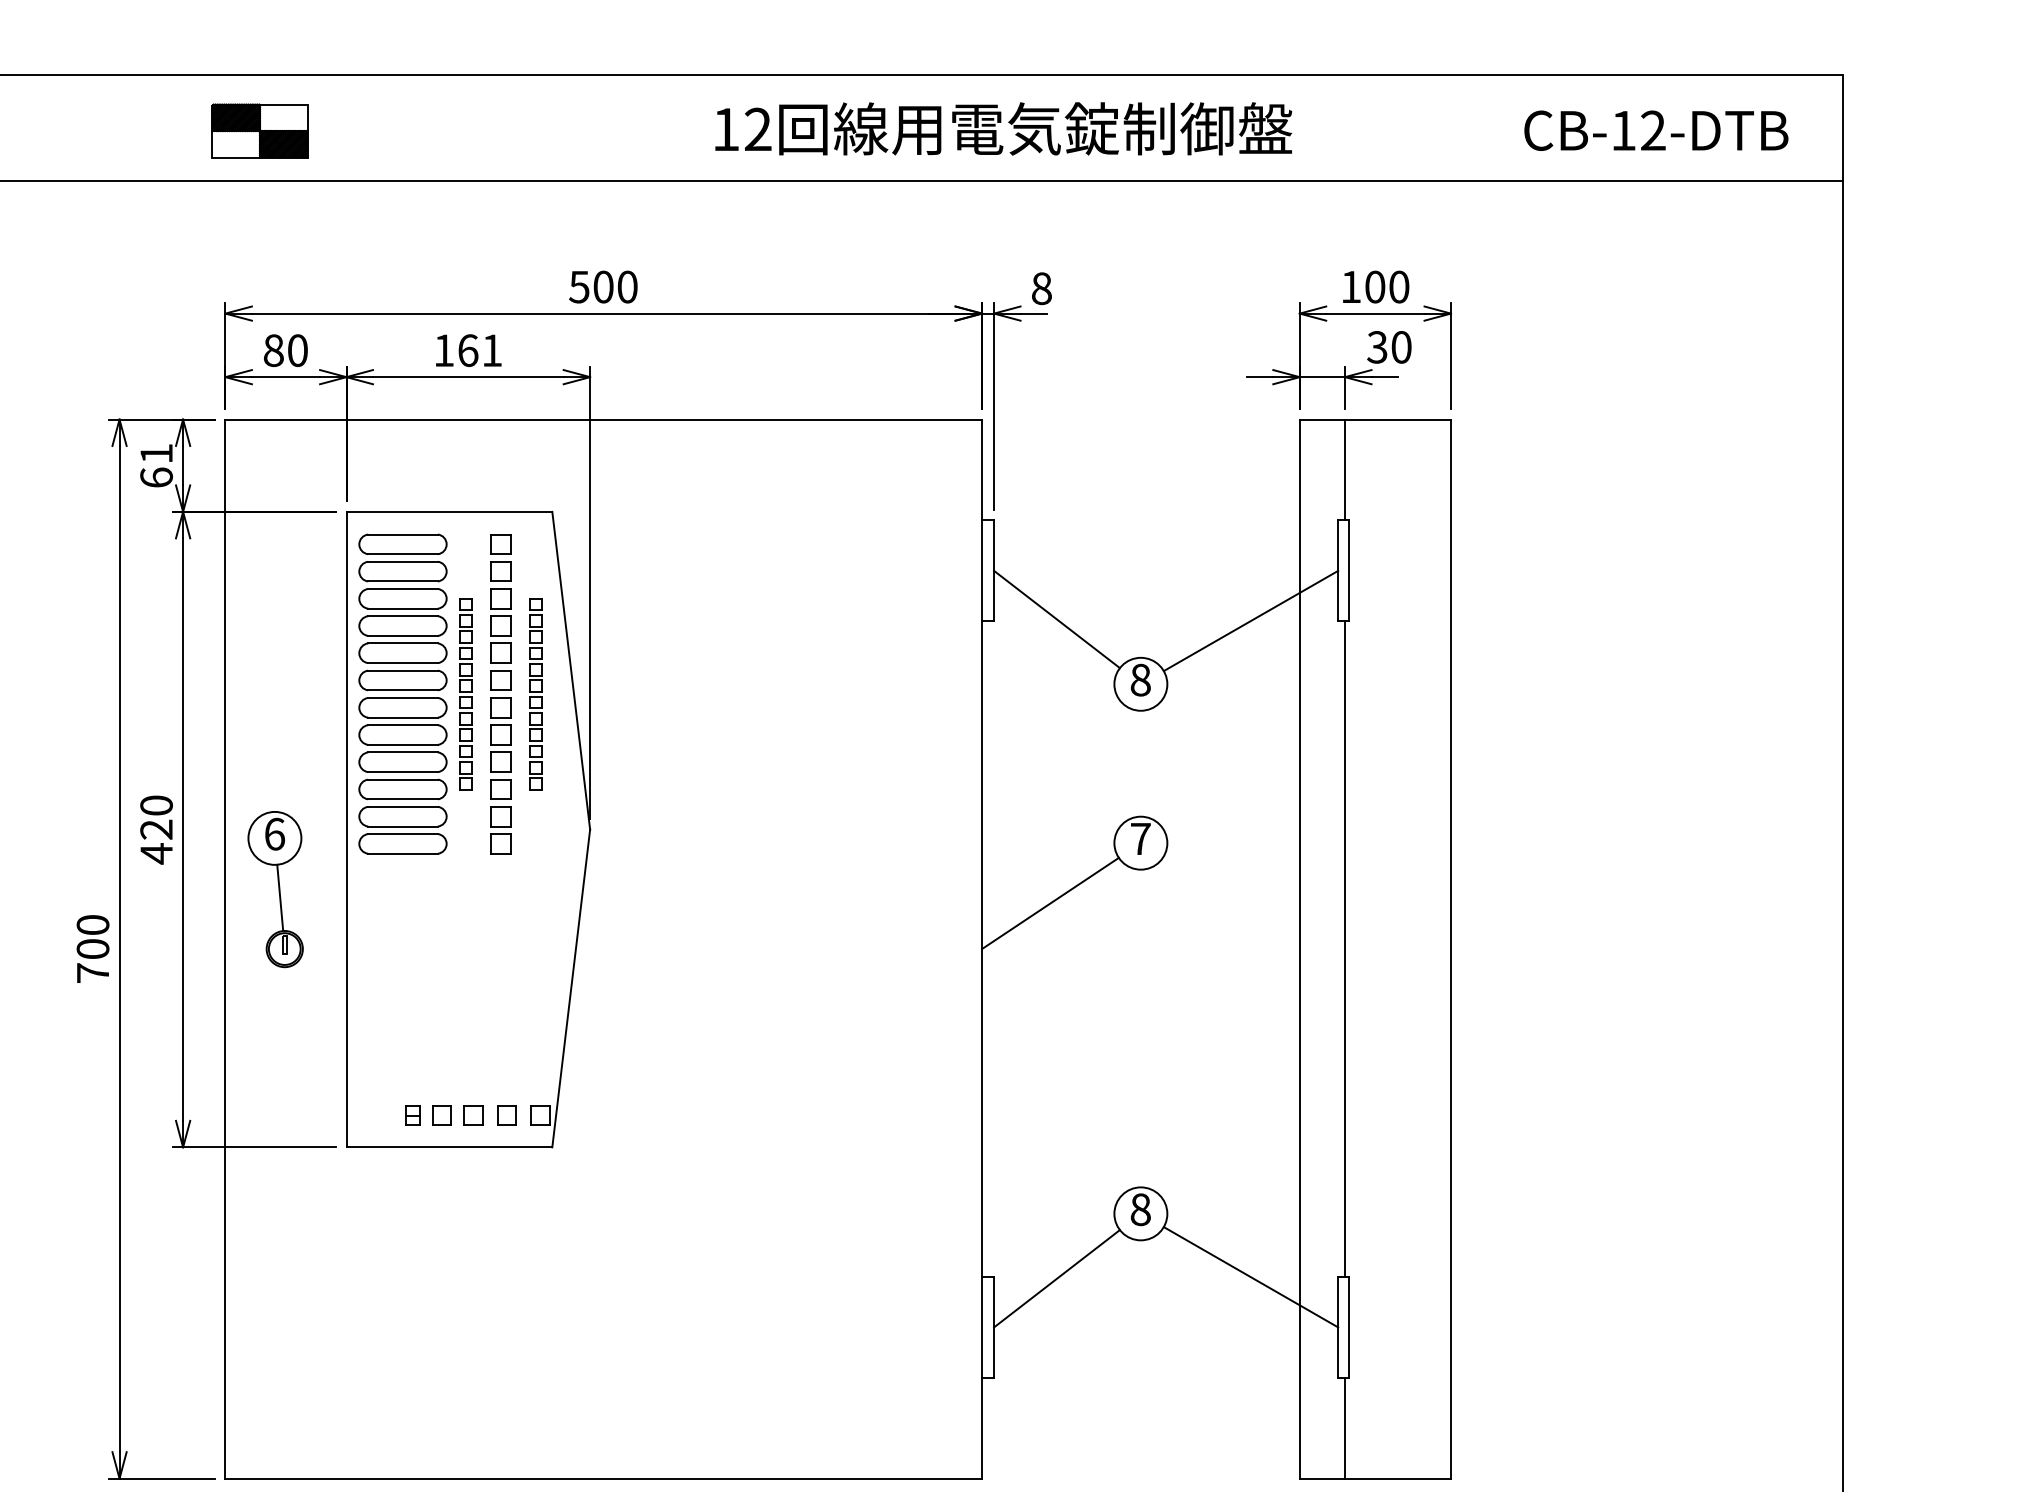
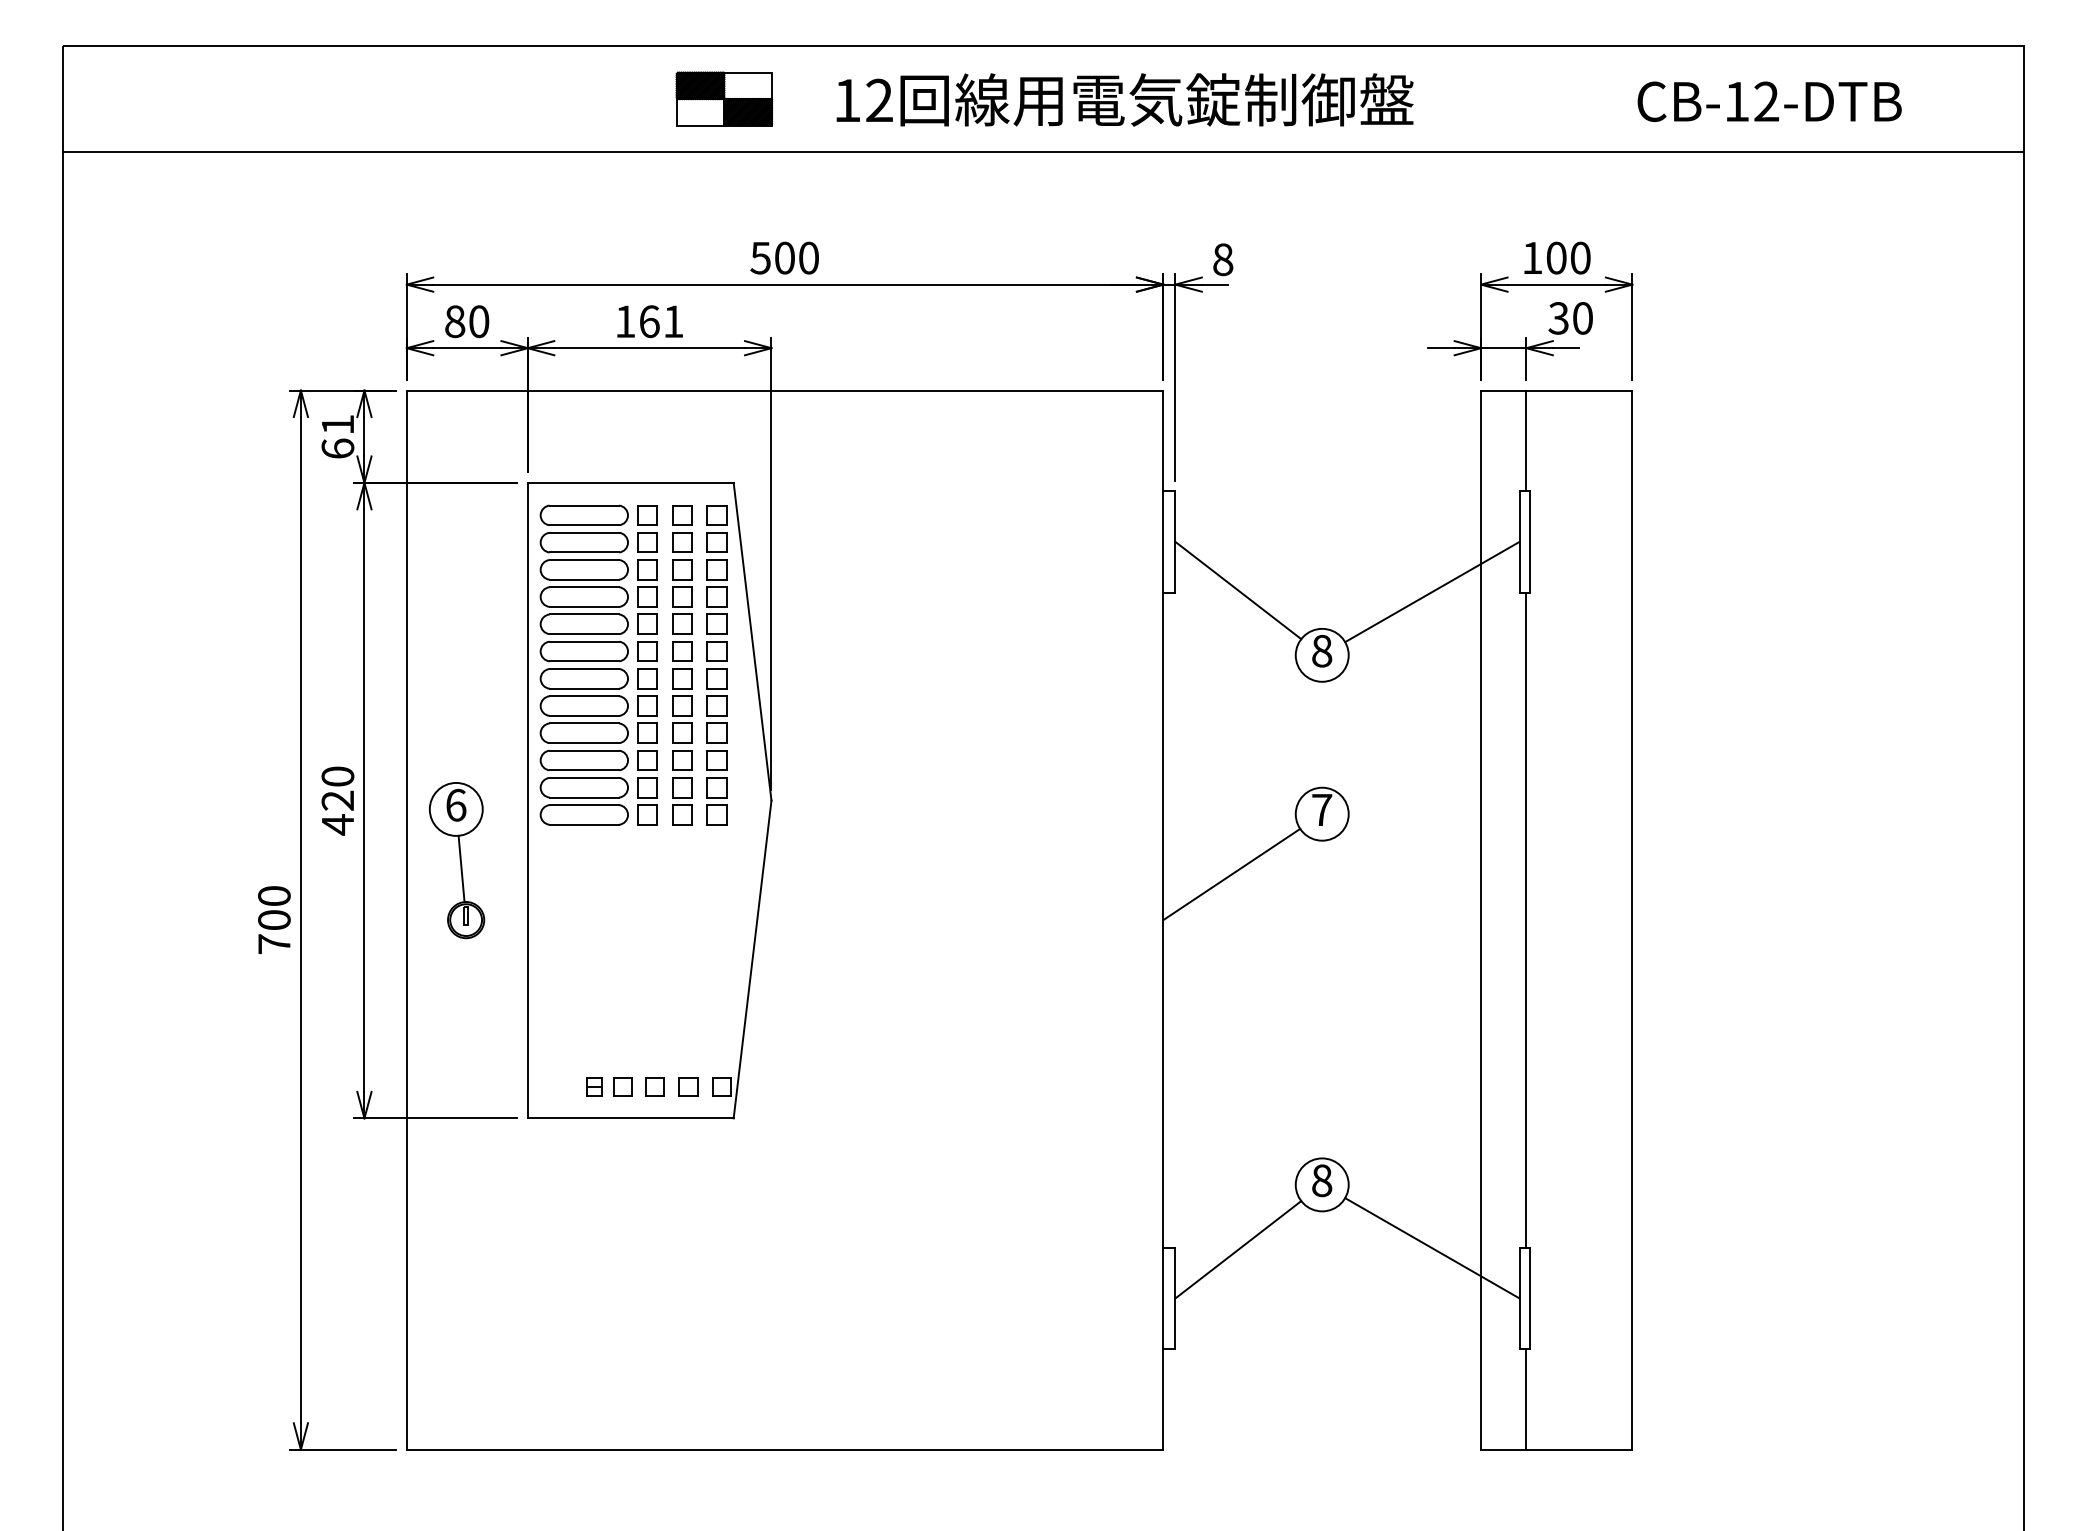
text: (1003, 128) -> (1124, 99), moved
part: (260, 130) -> (724, 98), moved
text: (1656, 130) -> (1769, 101), moved
part: (466, 694) -> (647, 665), size x1.67
part: (535, 694) -> (716, 665), size x1.67

